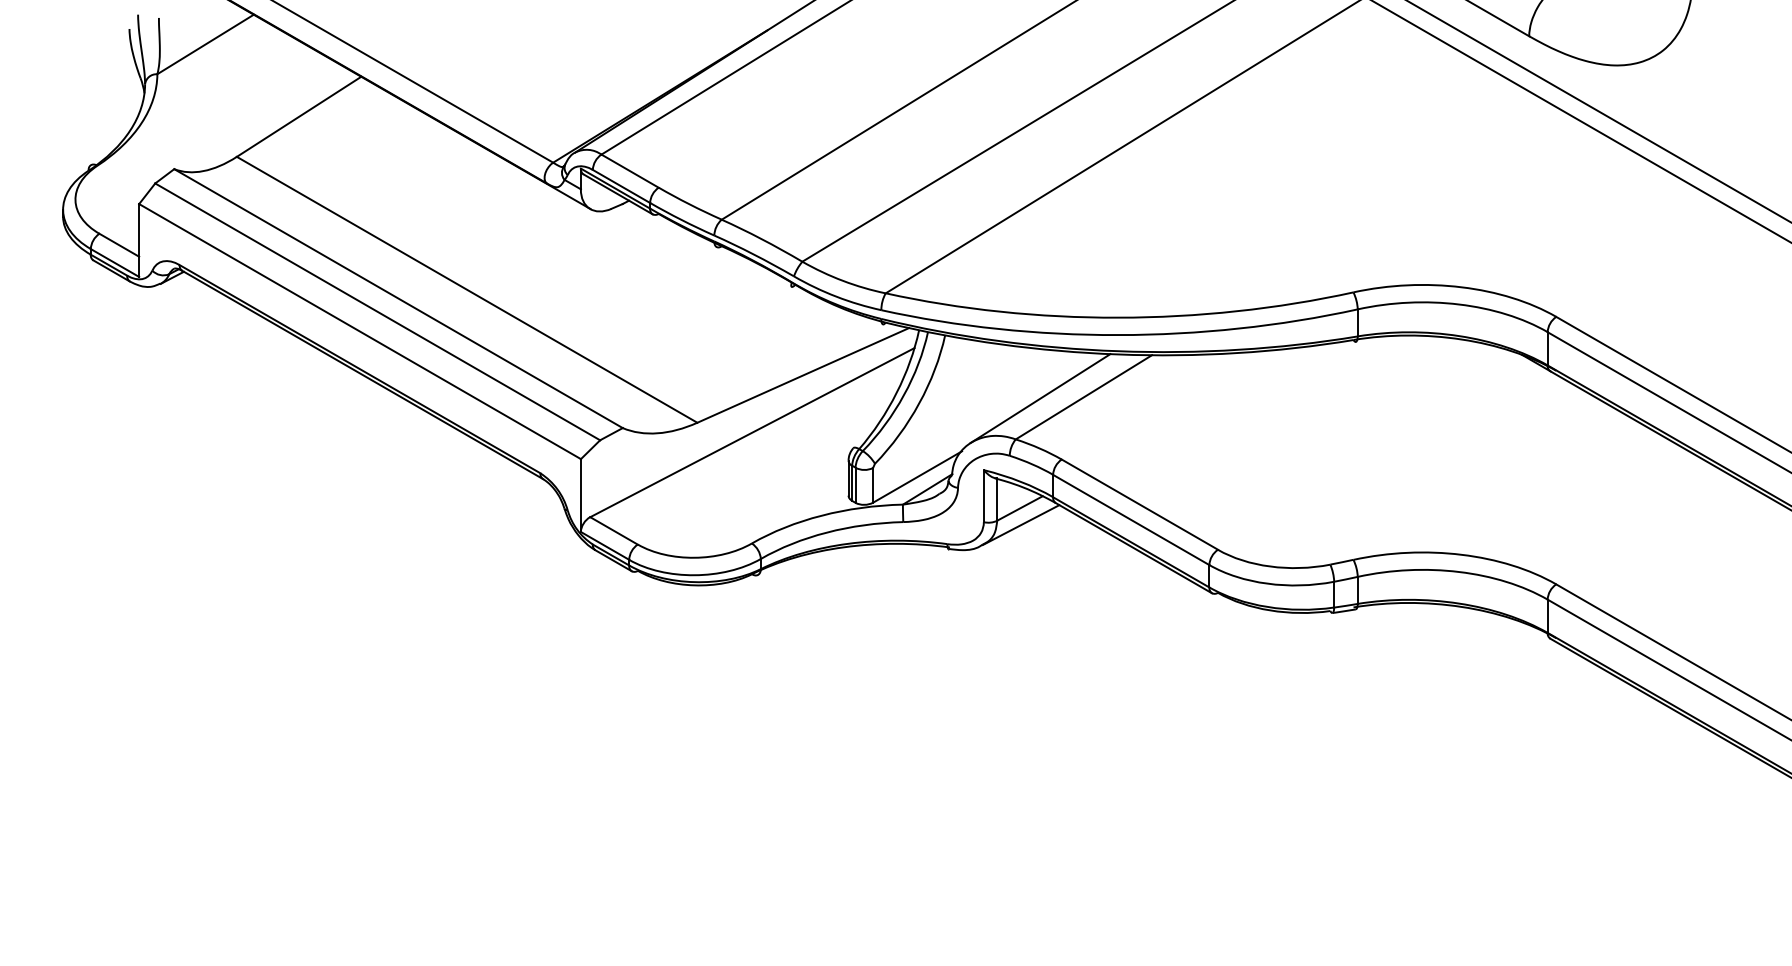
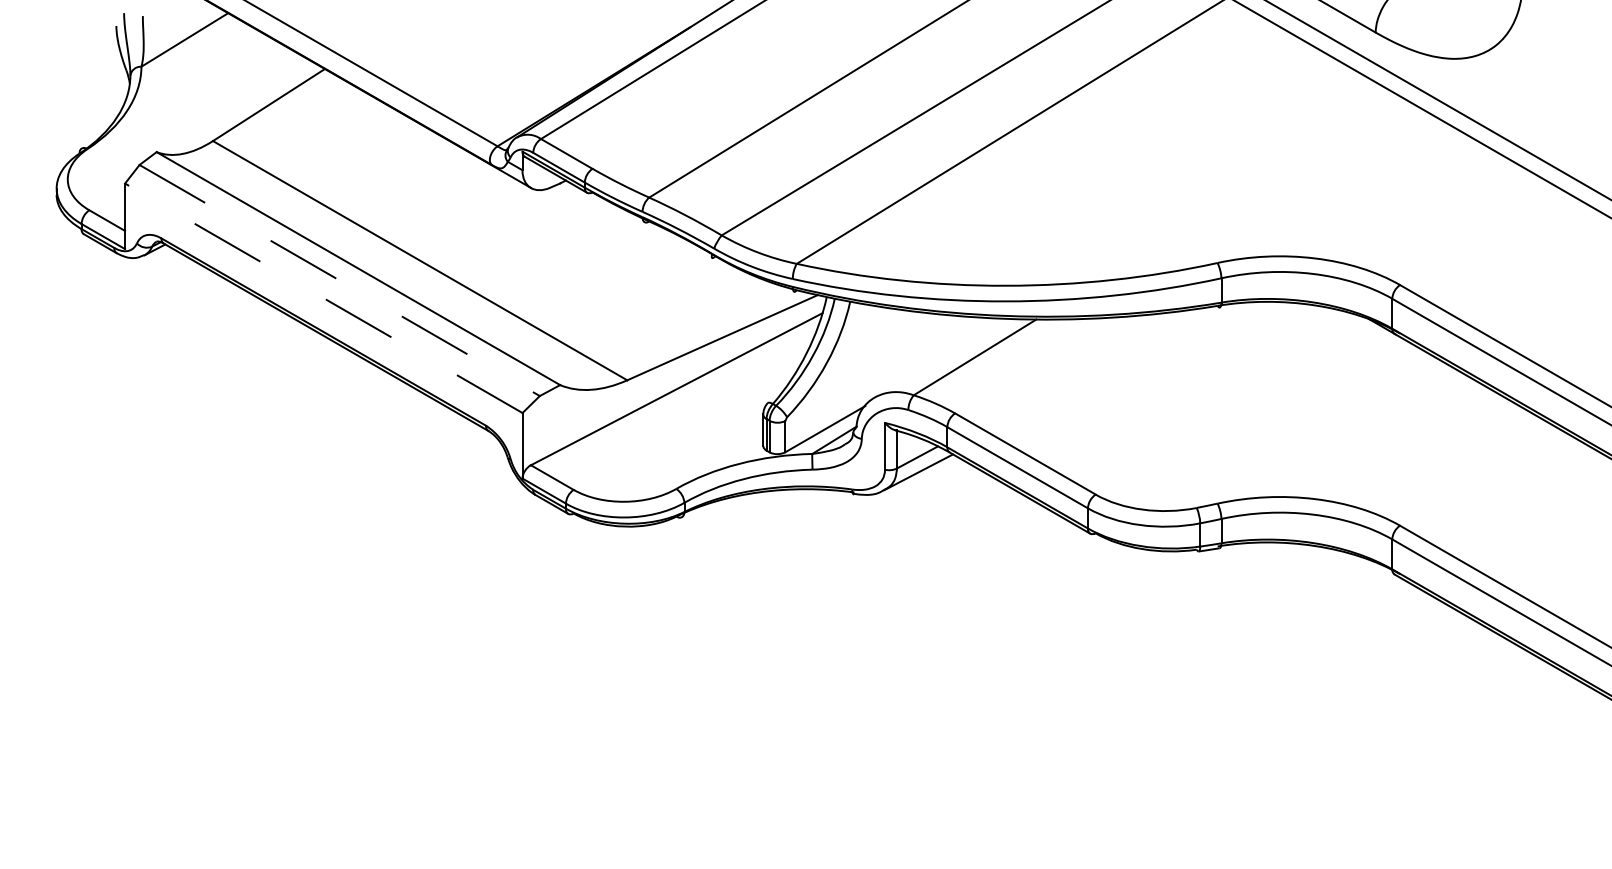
line: (377, 311) -> (339, 280), solid -> dashed
line: (359, 331) -> (323, 298), solid -> dashed
line: (1040, 398) -> (936, 358), removed

